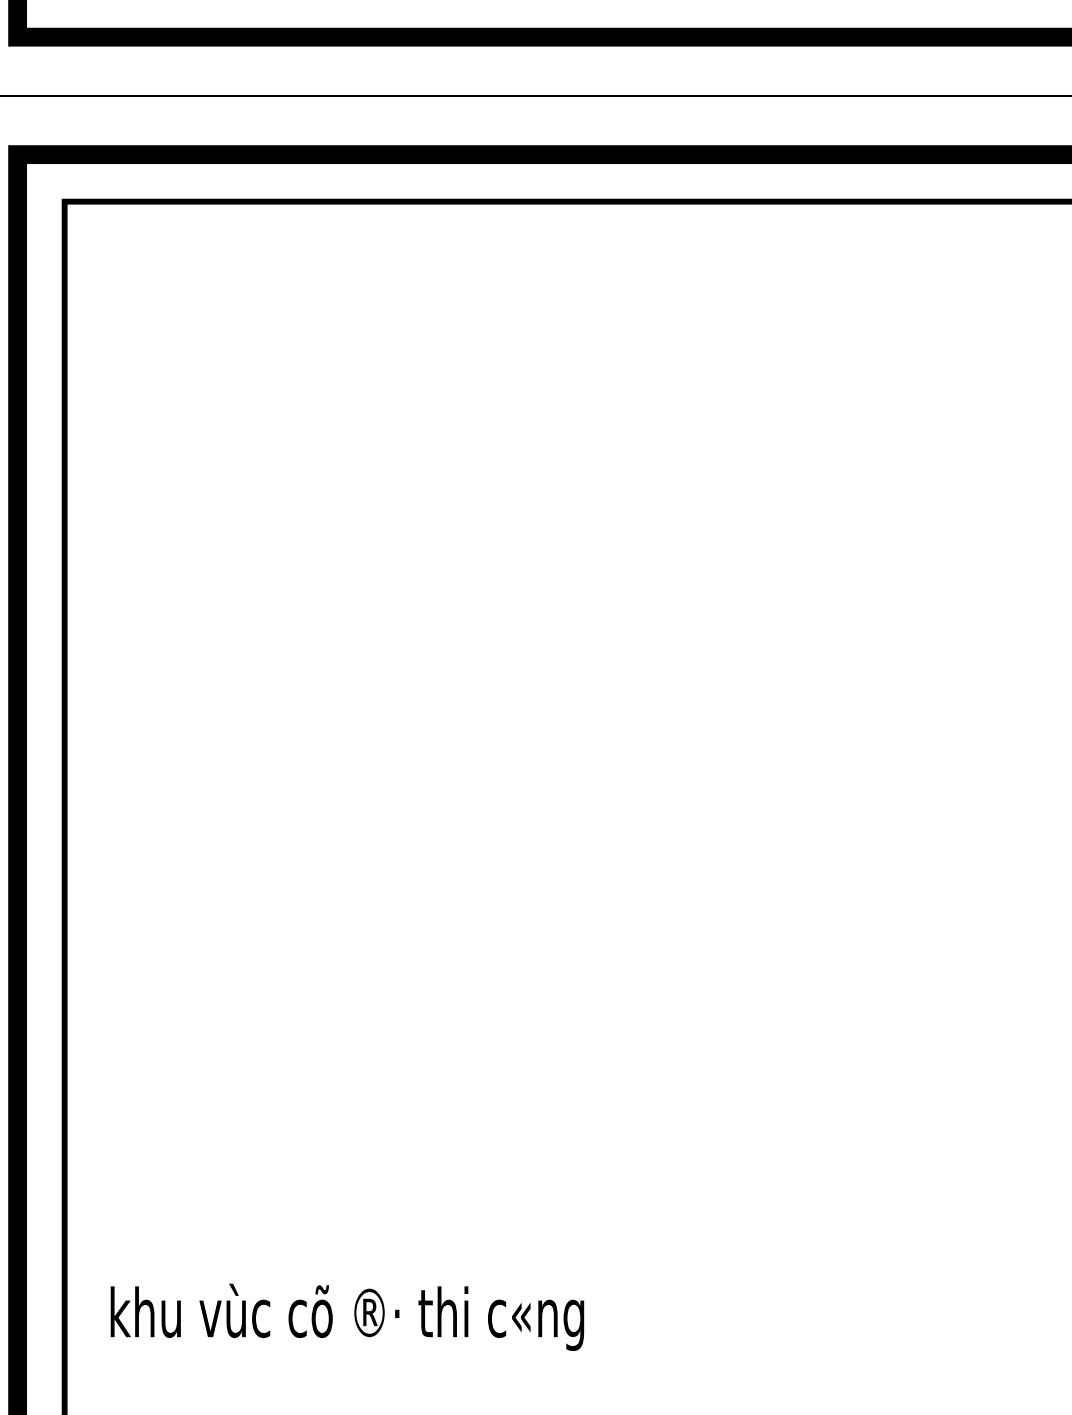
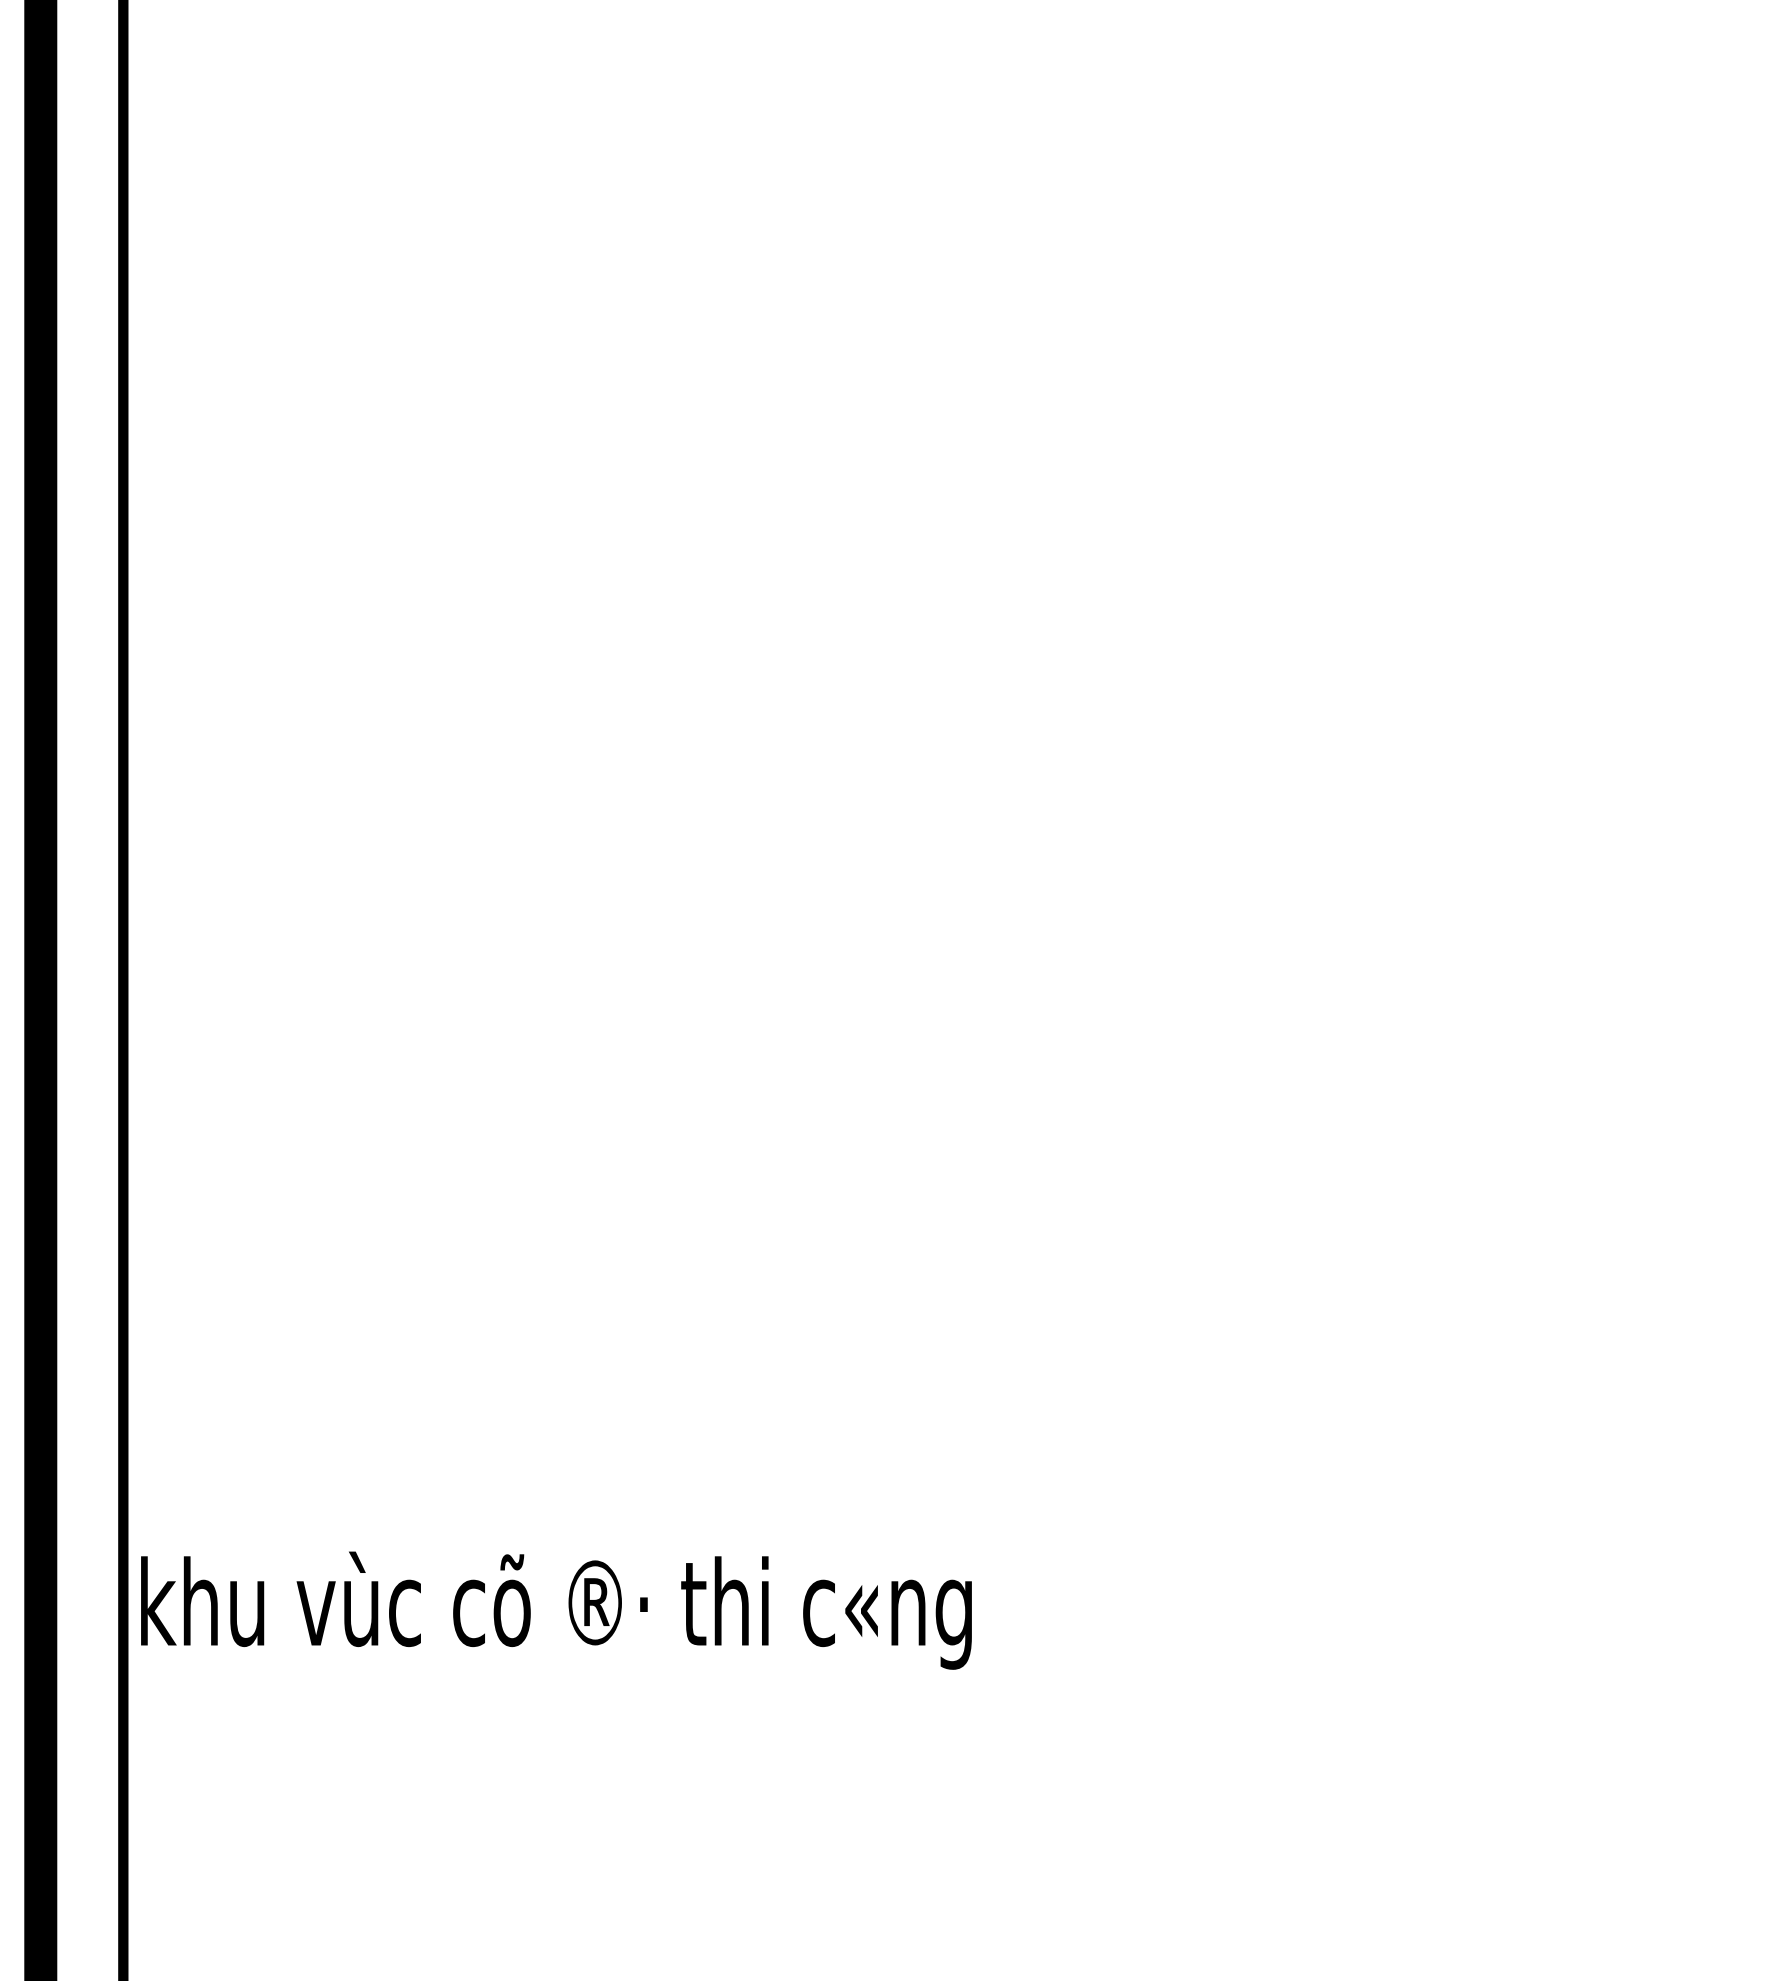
text: (347, 1316) -> (556, 1609), moved

